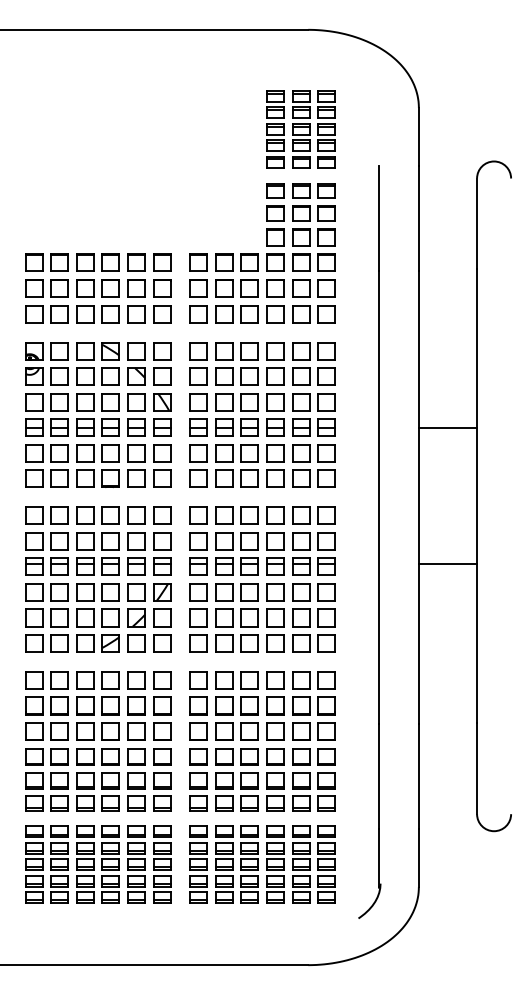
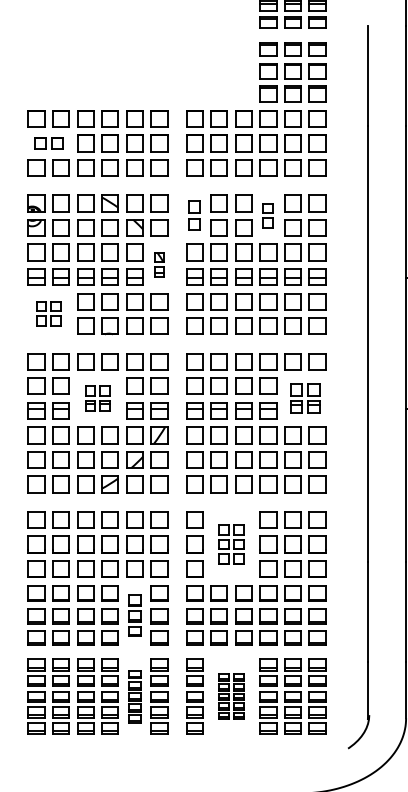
part: (46, 288) -> (48, 143), size x0.7
part: (198, 363) -> (194, 215), size x0.7
part: (275, 363) -> (268, 215), size x0.6
part: (162, 414) -> (159, 264), size x0.6
part: (46, 465) -> (48, 313), size x0.6
part: (97, 553) -> (97, 397), size x0.6
part: (313, 553) -> (304, 397), size x0.7
part: (236, 705) -> (230, 544), size x0.6
part: (136, 779) -> (134, 615), size x0.7
part: (136, 864) -> (134, 696), size x0.7
part: (236, 864) -> (230, 696), size x0.6

